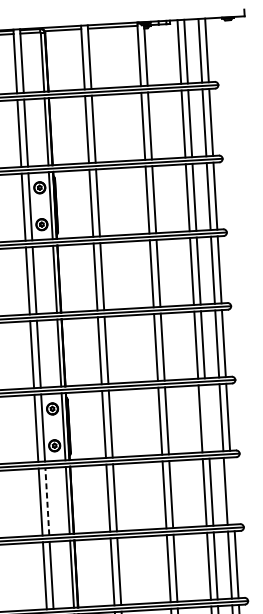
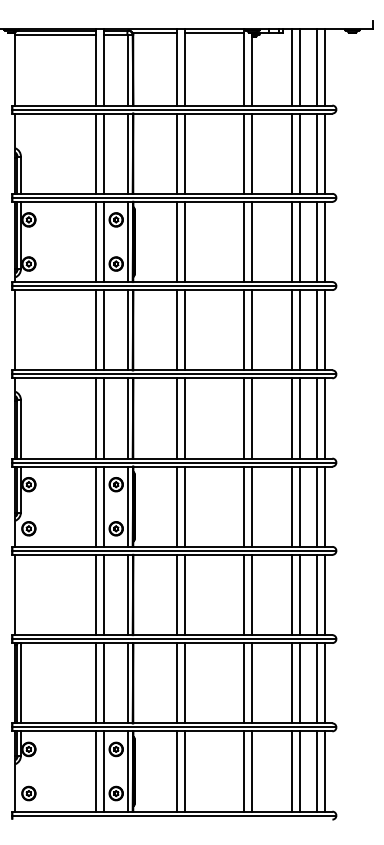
line: (207, 418) -> (300, 506), added
line: (232, 490) -> (325, 594), added
line: (47, 501) -> (103, 594), dashed -> solid

